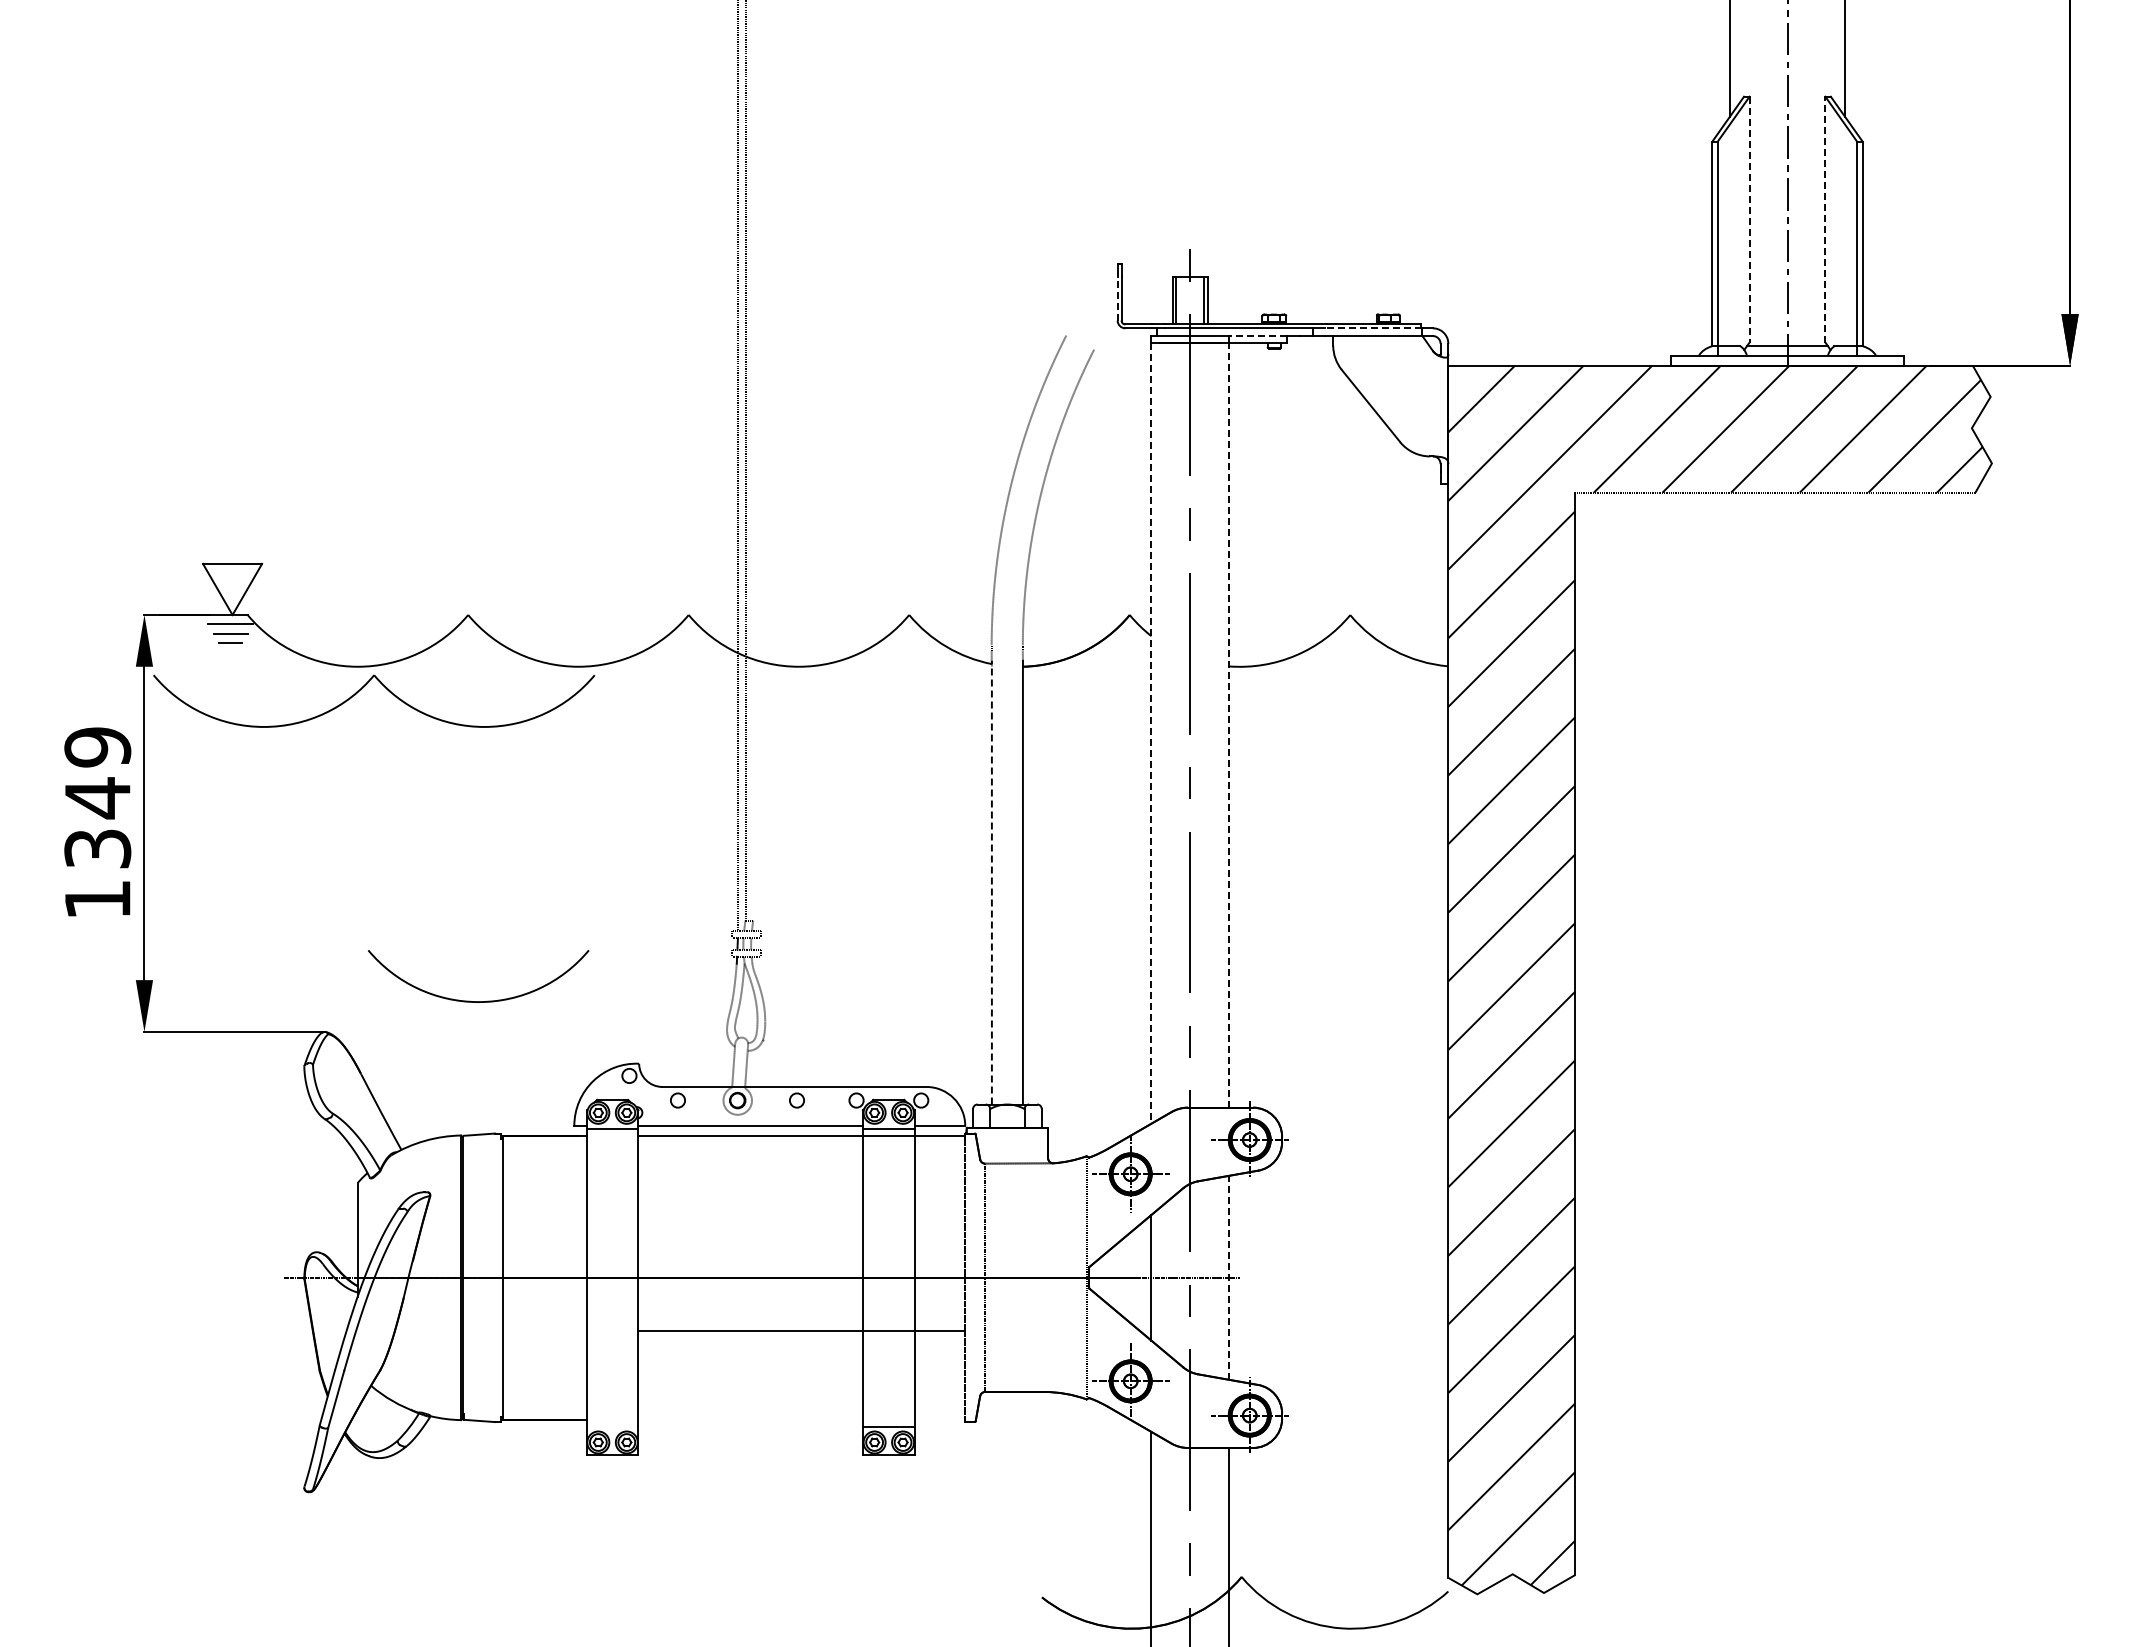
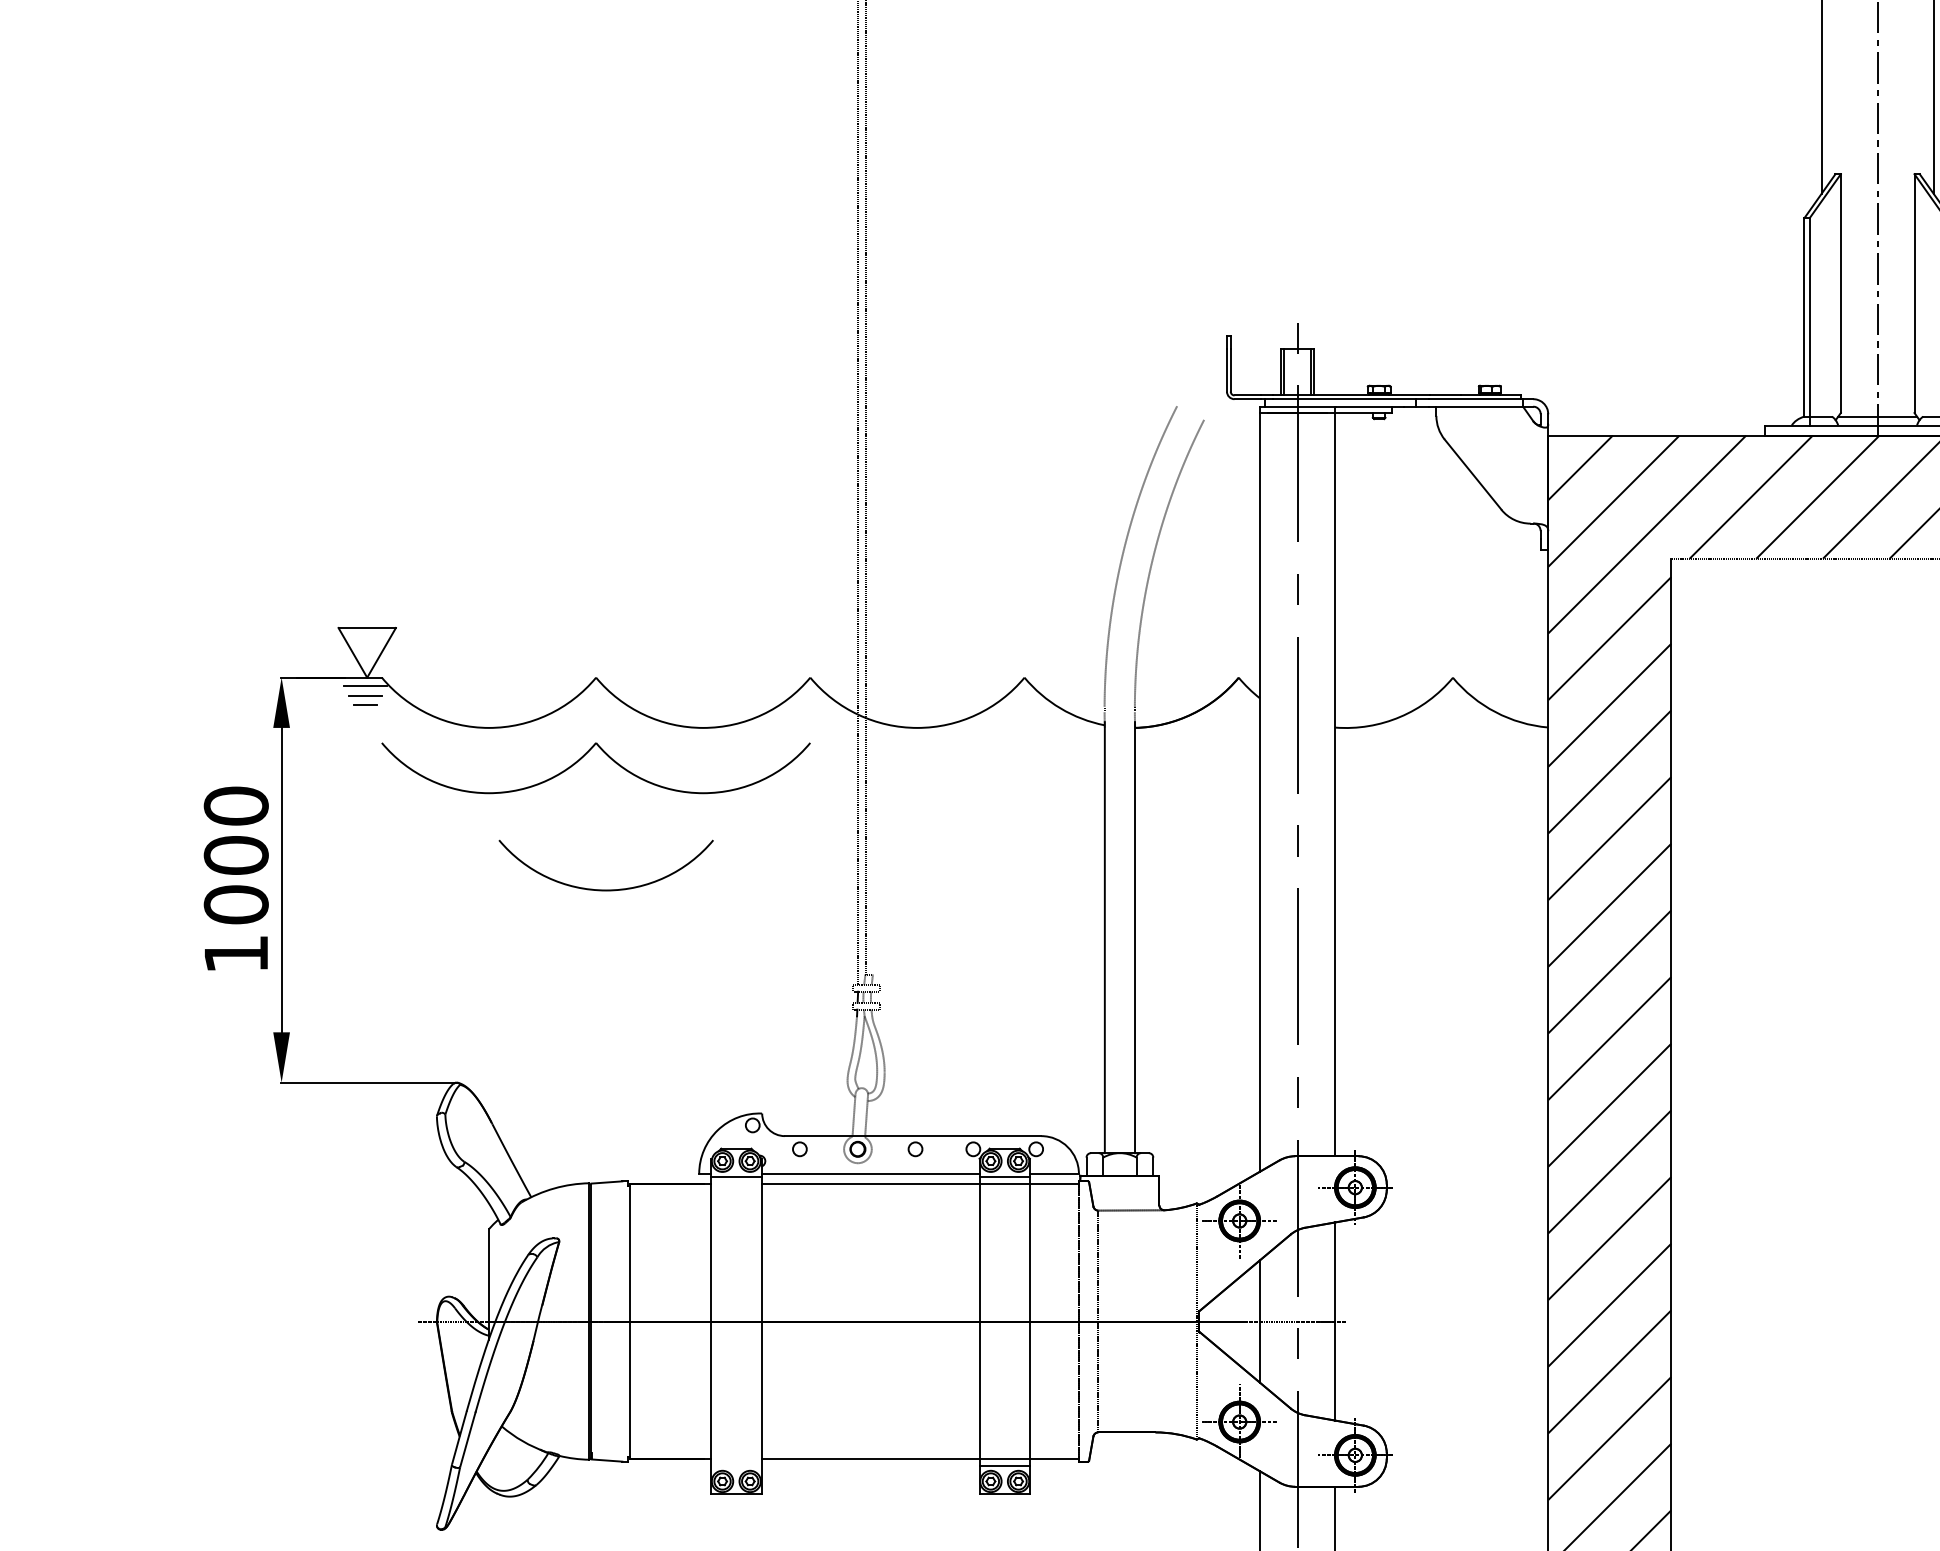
line: (1749, 219) -> (1840, 293), dashed -> solid
line: (1825, 219) -> (1914, 293), dashed -> solid
line: (1117, 298) -> (1226, 370), dashed -> solid
line: (1373, 328) -> (1475, 399), dashed -> solid
line: (1258, 336) -> (1363, 407), dashed -> solid
part: (363, 688) -> (585, 755), moved
line: (1229, 725) -> (1335, 784), dashed -> solid
line: (1151, 733) -> (1259, 792), dashed -> solid
text: (97, 797) -> (236, 854), 1349 -> 1000
line: (991, 882) -> (1104, 937), dashed -> solid
arc: (478, 1001) -> (606, 889), moved
line: (1229, 1277) -> (1335, 1321), dashed -> solid
line: (801, 1330) -> (919, 1459), moved

